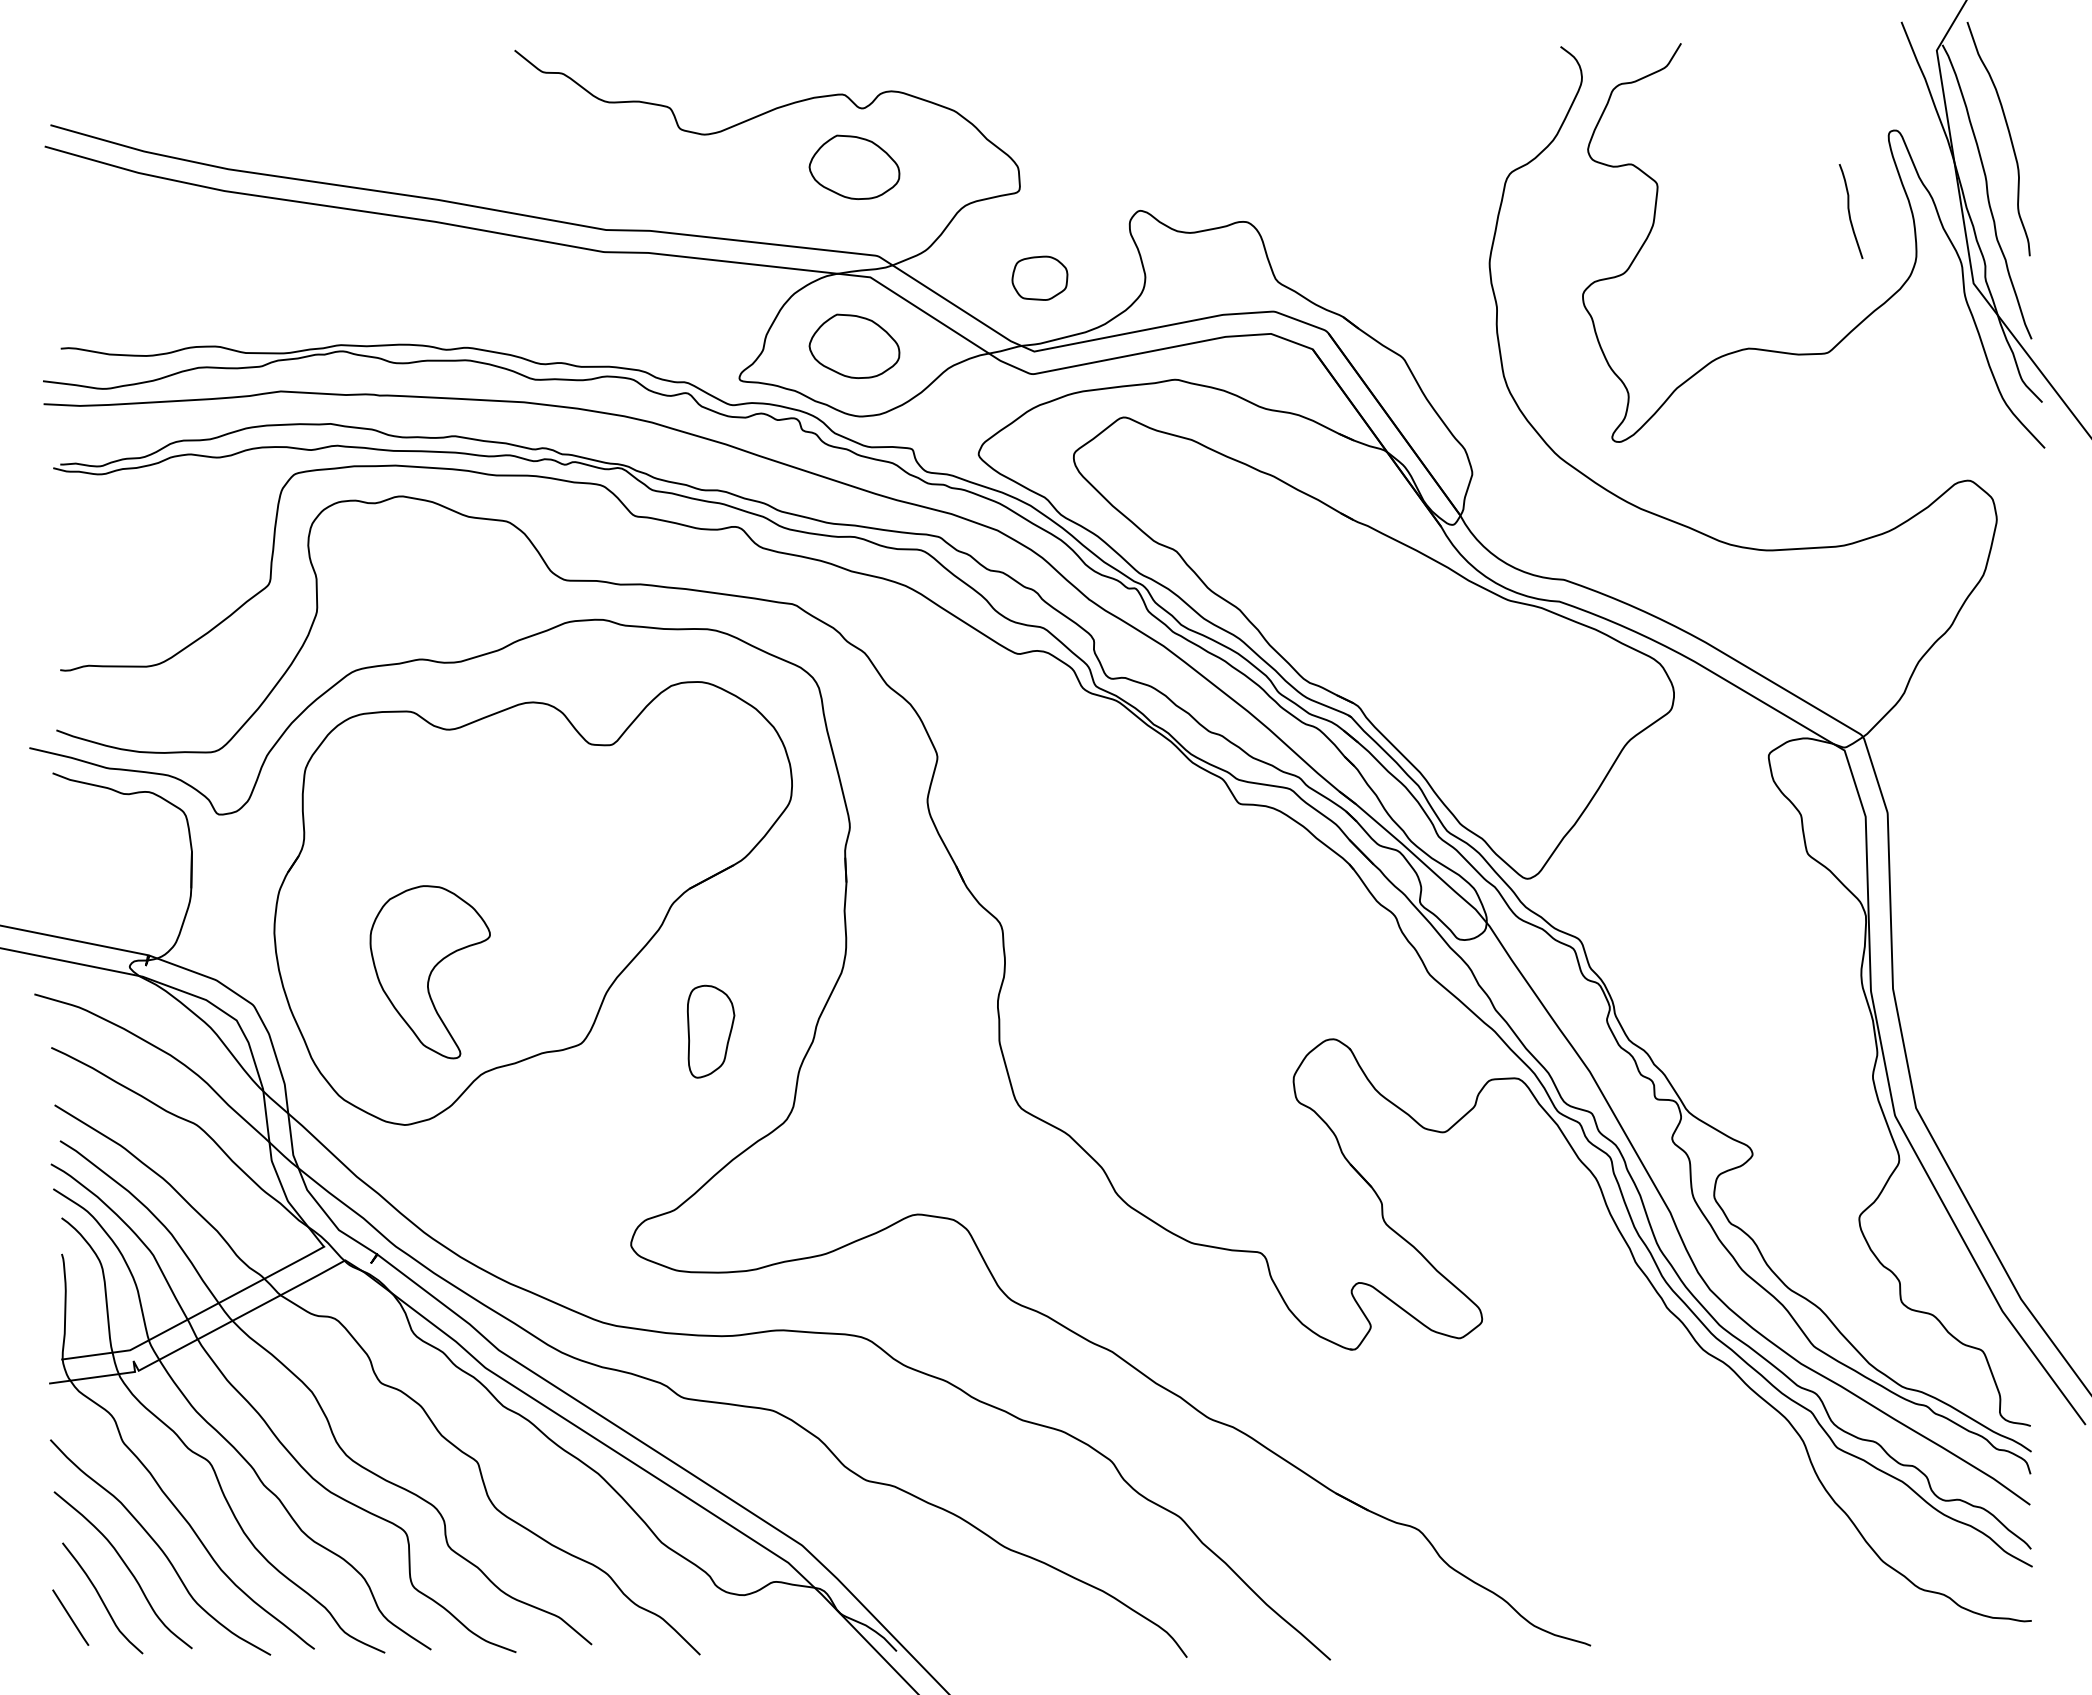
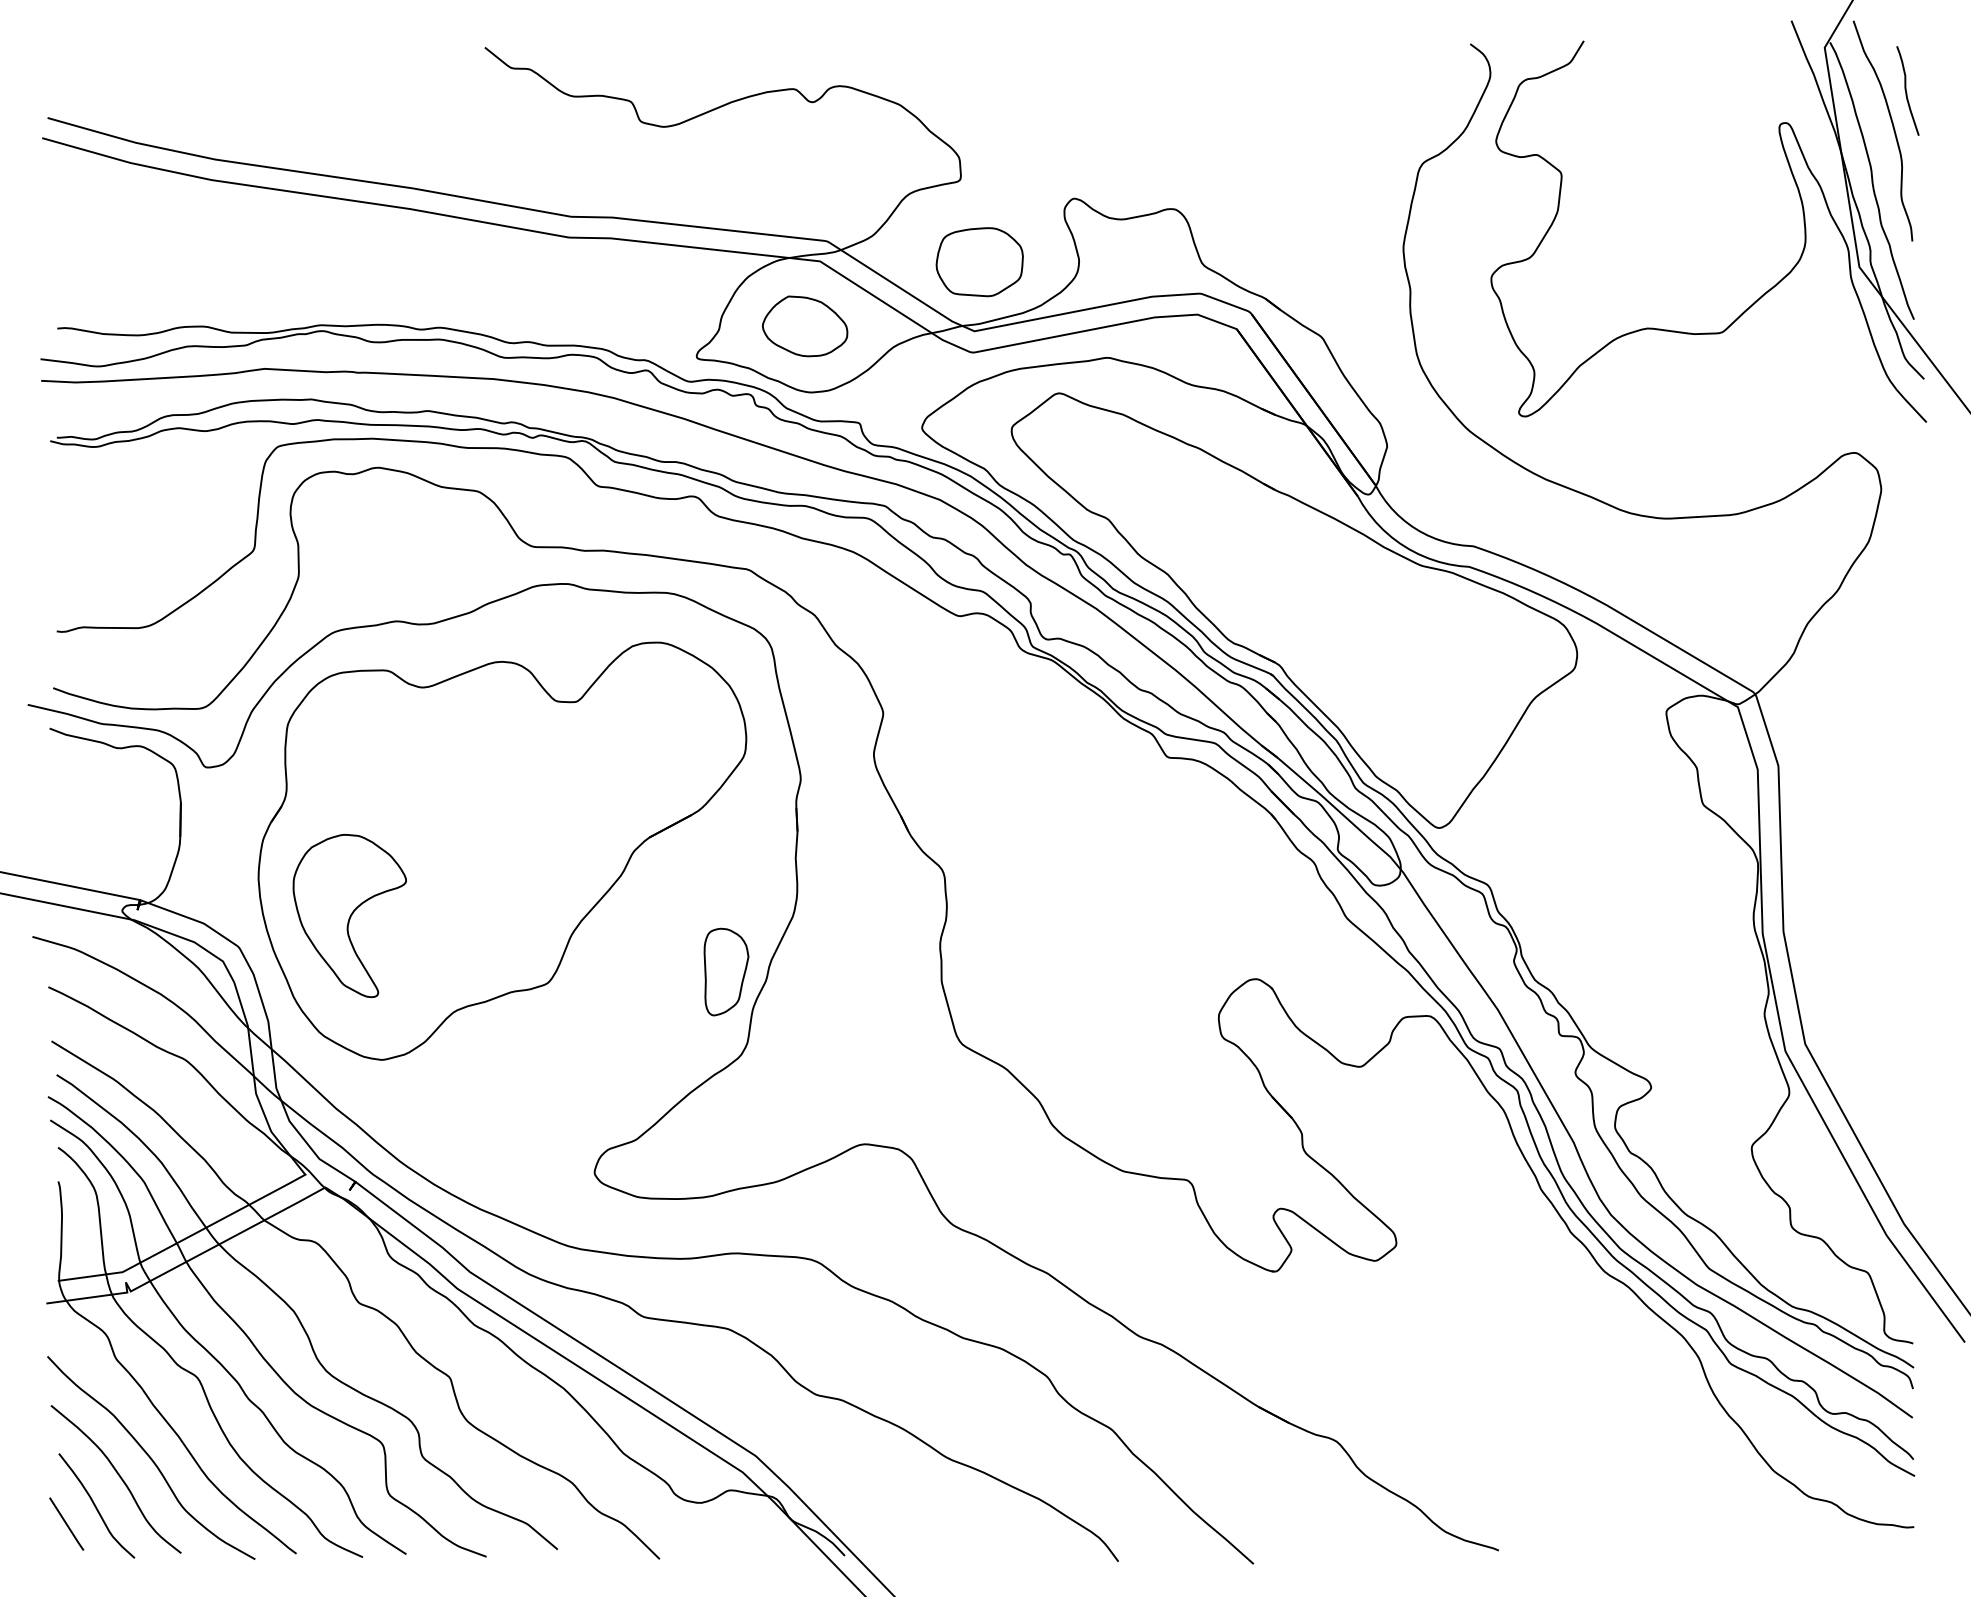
part: (854, 166) -> (805, 156), removed
curve: (1849, 211) -> (1906, 90), moved
part: (1039, 278) -> (979, 262), size x1.67
part: (429, 972) -> (349, 916), moved
part: (711, 1031) -> (726, 971), moved

